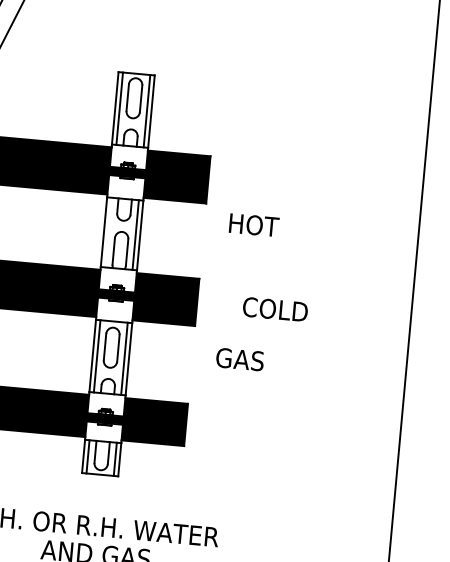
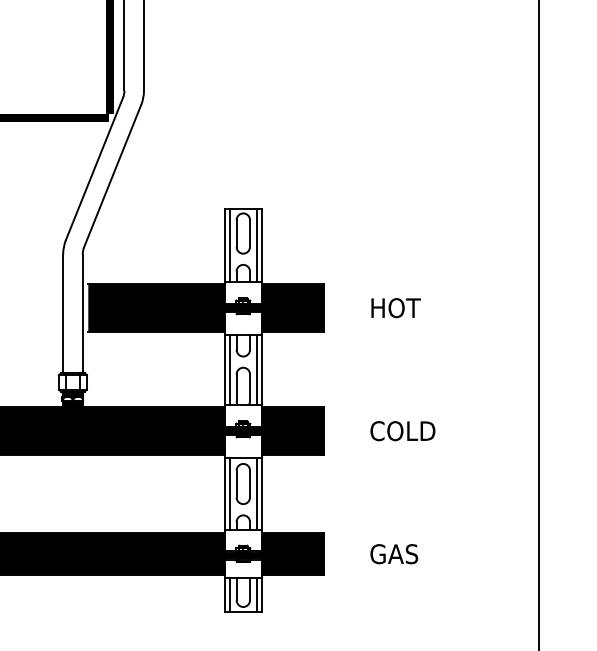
text: (253, 225) -> (395, 308), moved
line: (108, 232) -> (229, 369), added
text: (240, 359) -> (394, 554), moved

